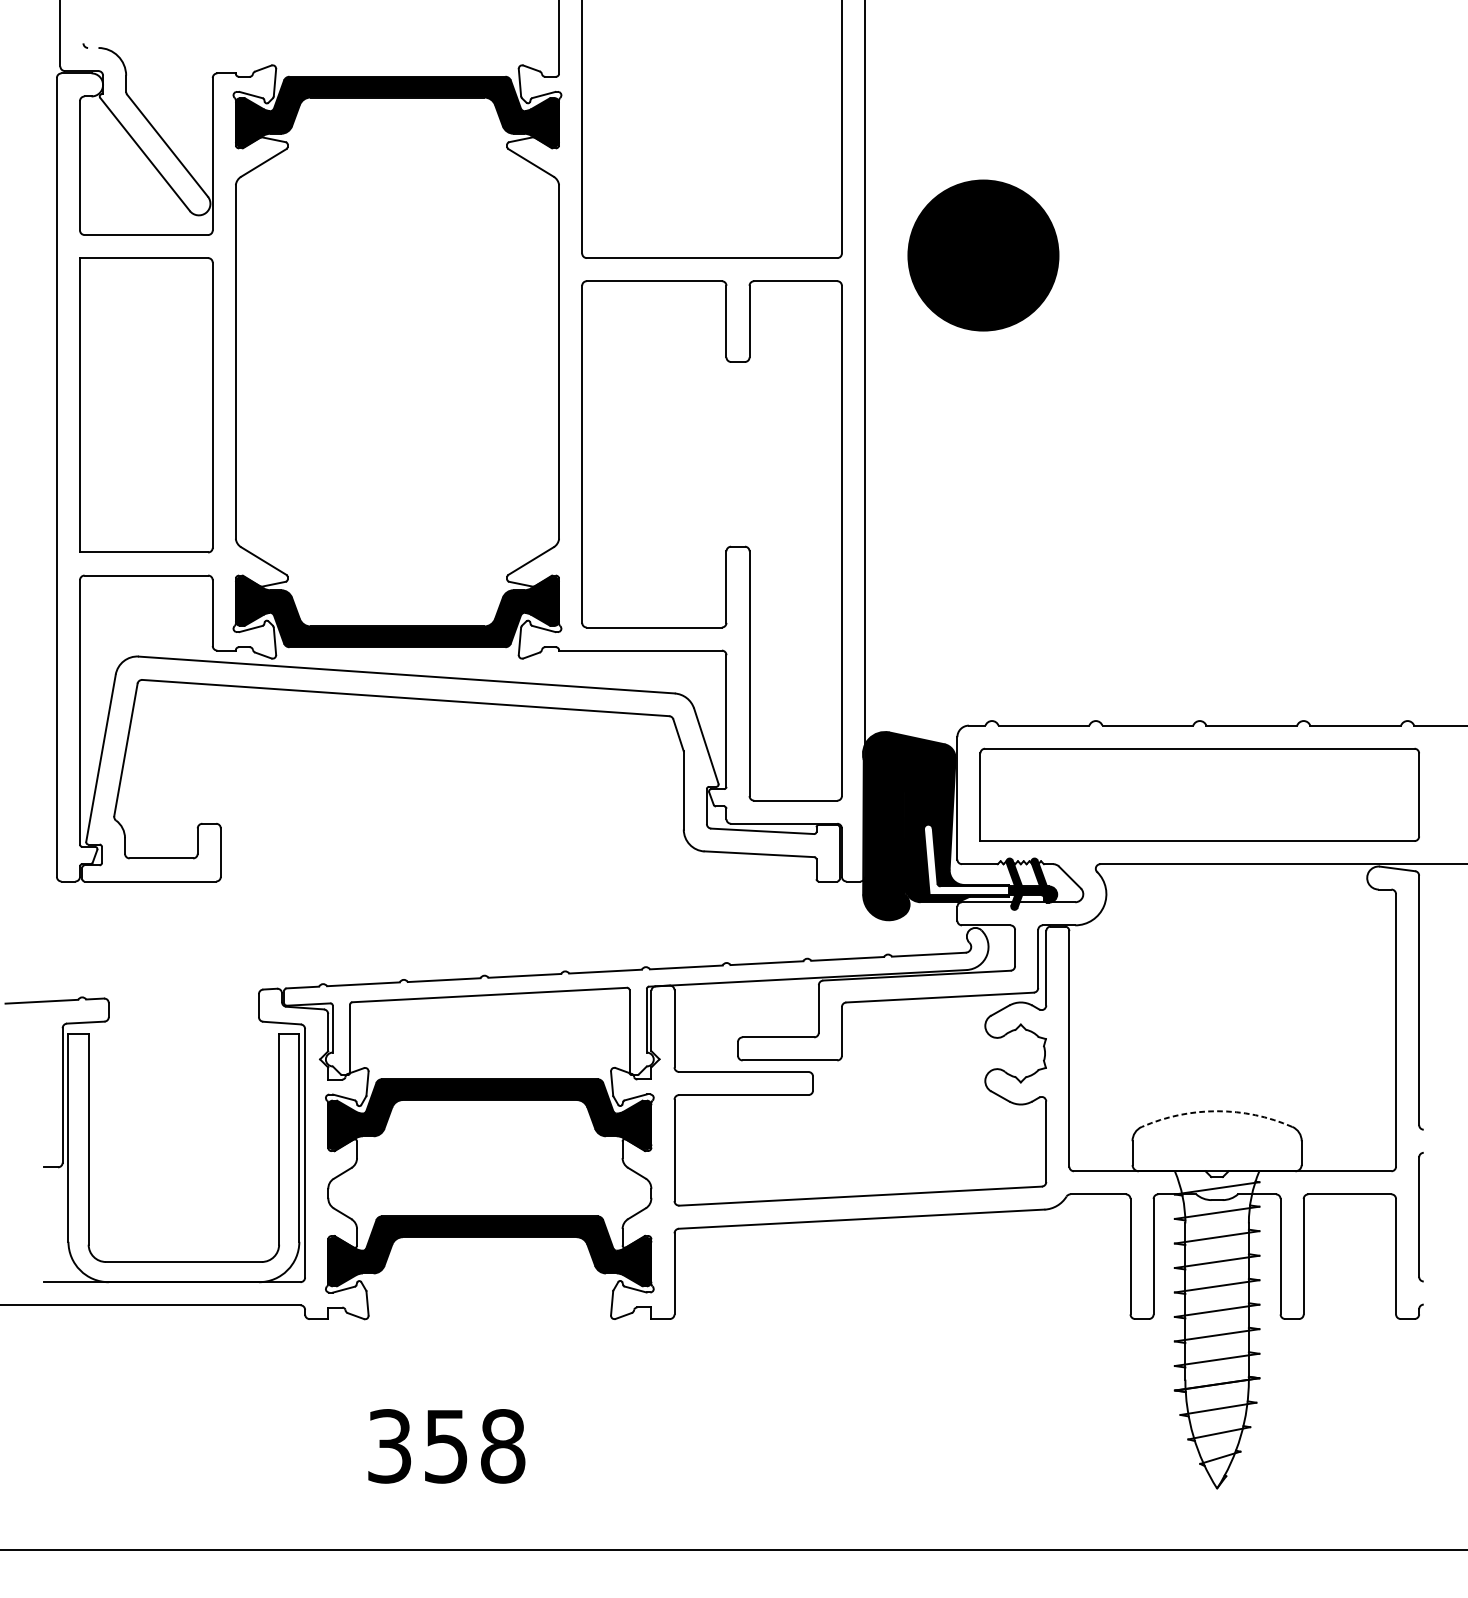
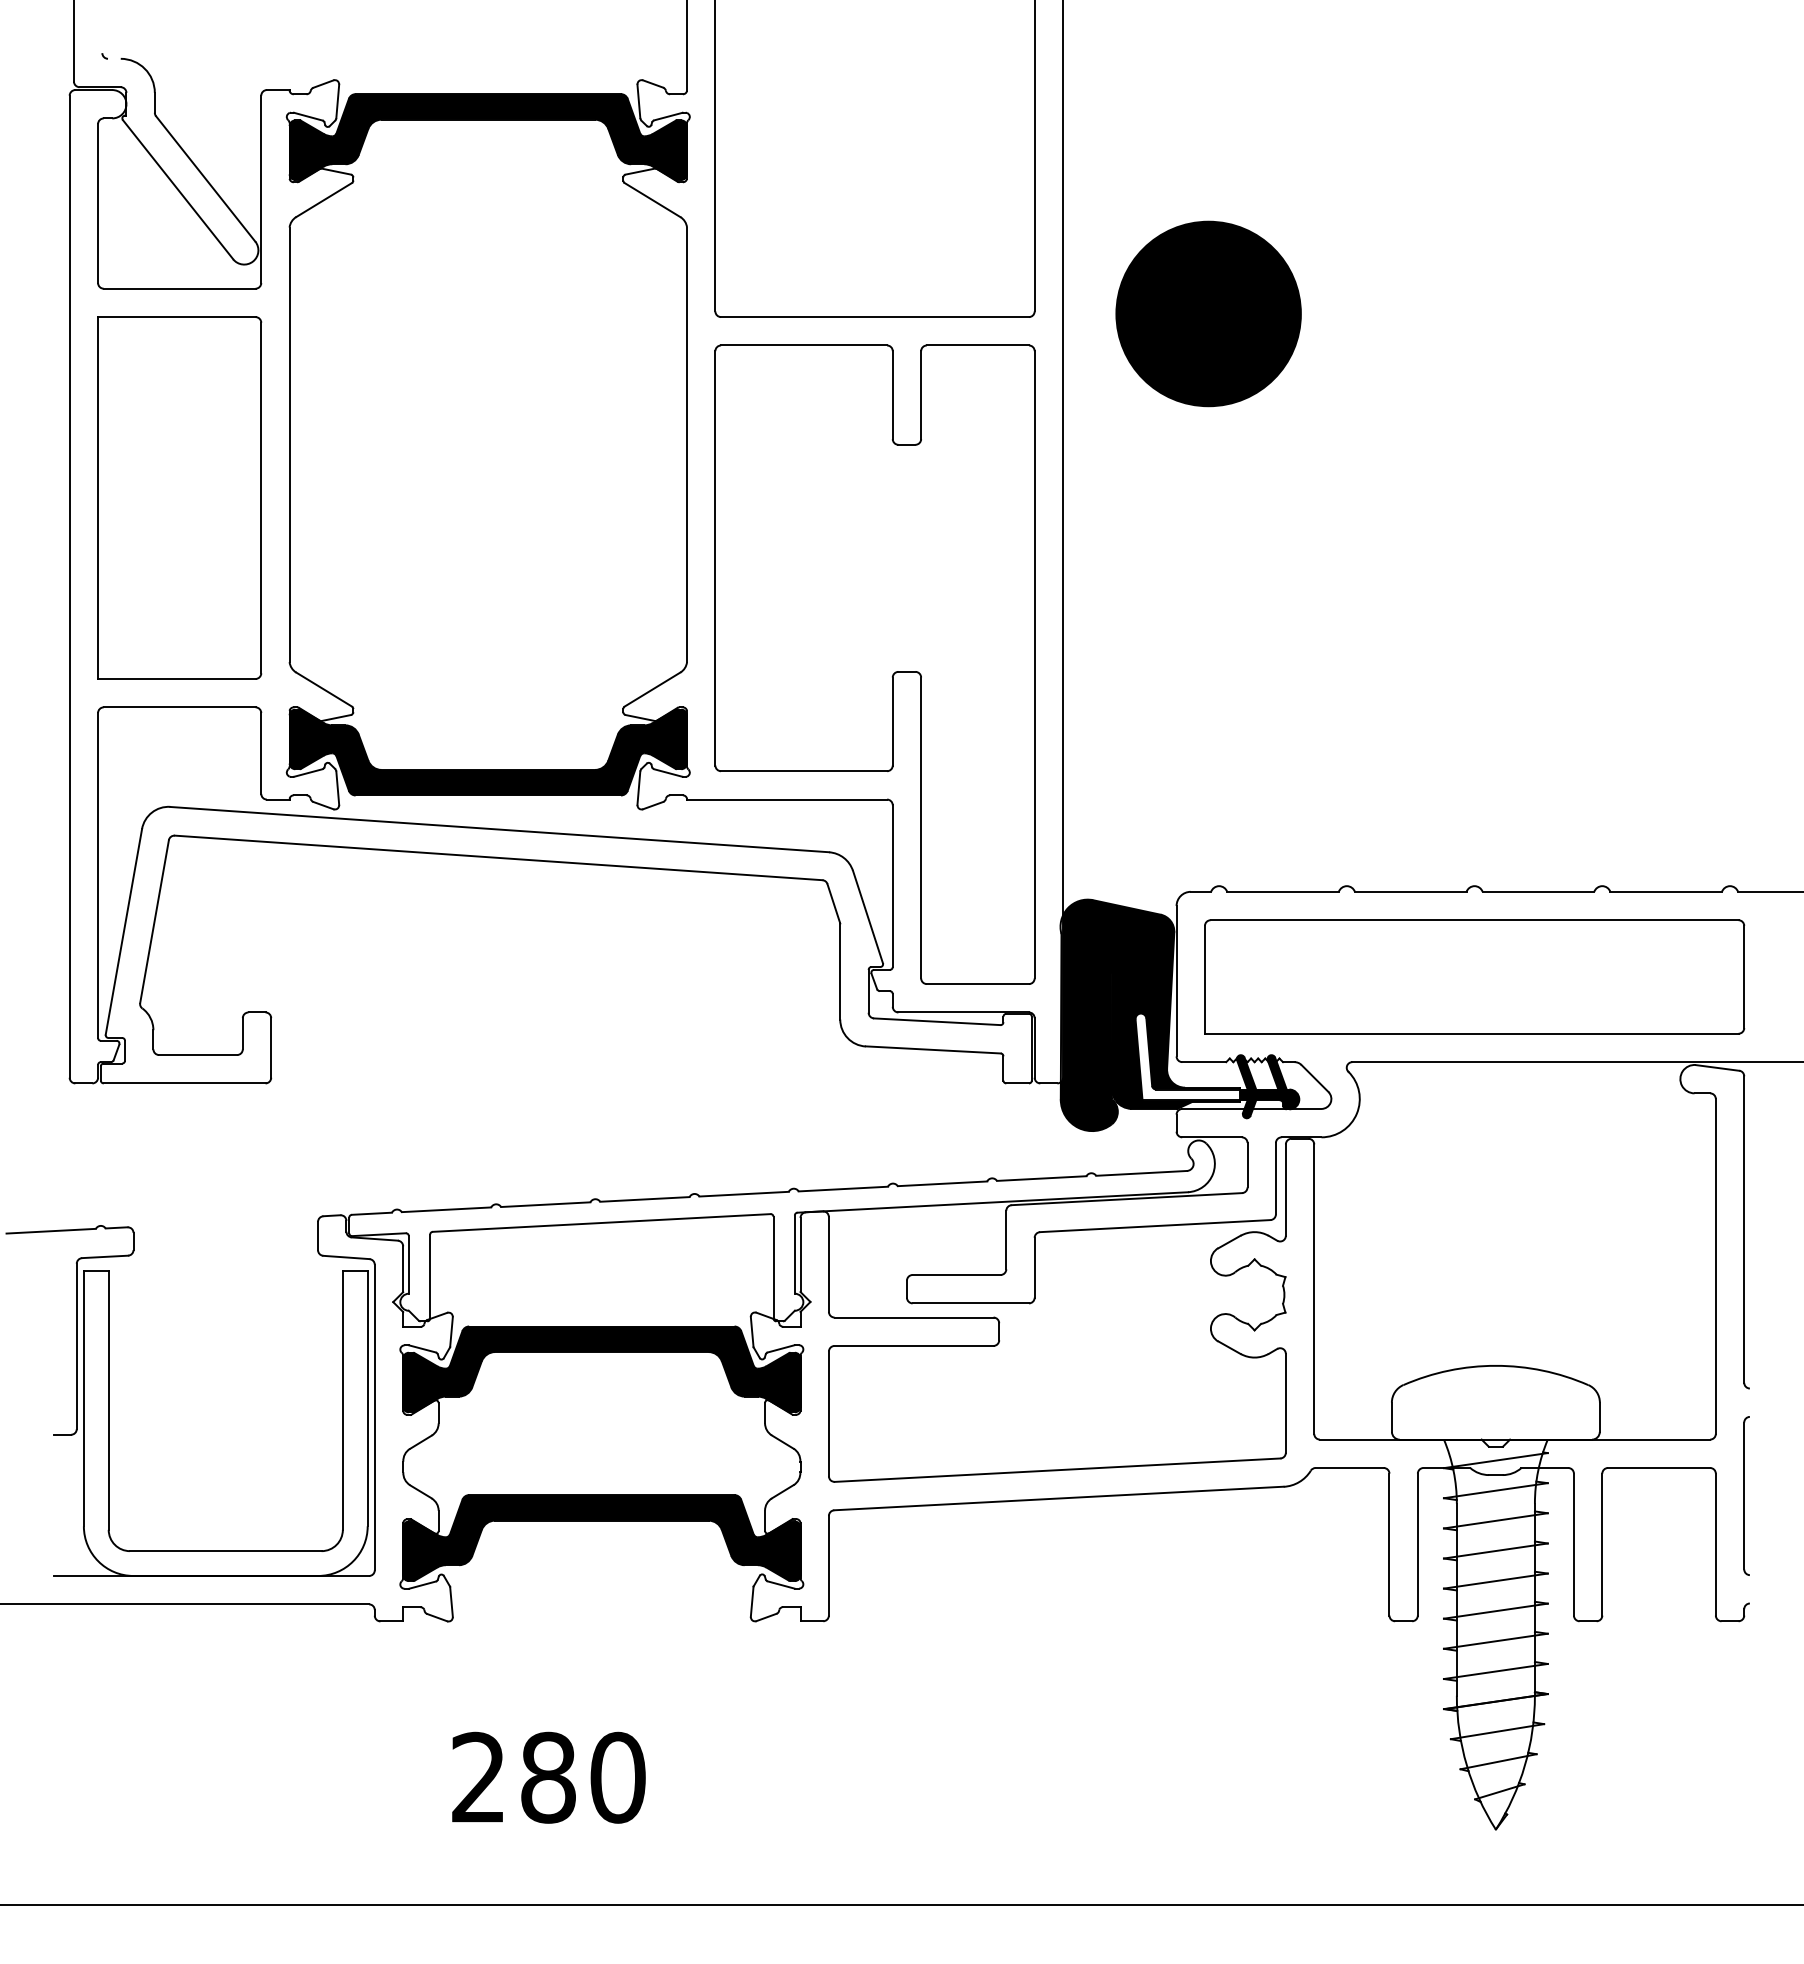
arc: (1216, 1110) -> (1495, 1365), dashed -> solid
text: (446, 1446) -> (548, 1777), 358 -> 280

